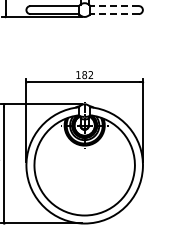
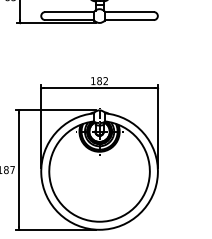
line: (113, 6) -> (128, 12), dashed -> solid
line: (113, 14) -> (128, 20), dashed -> solid

